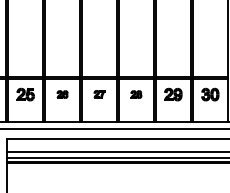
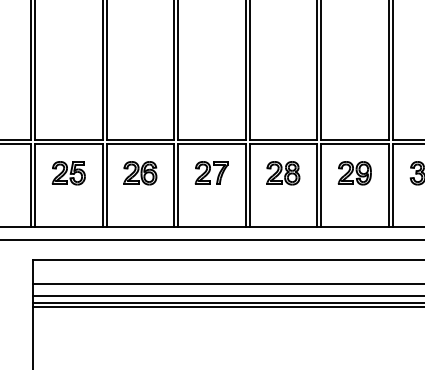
part: (99, 93) -> (211, 171), size x1.67
part: (62, 94) -> (140, 172), size x1.67
part: (136, 94) -> (283, 172), size x1.67

